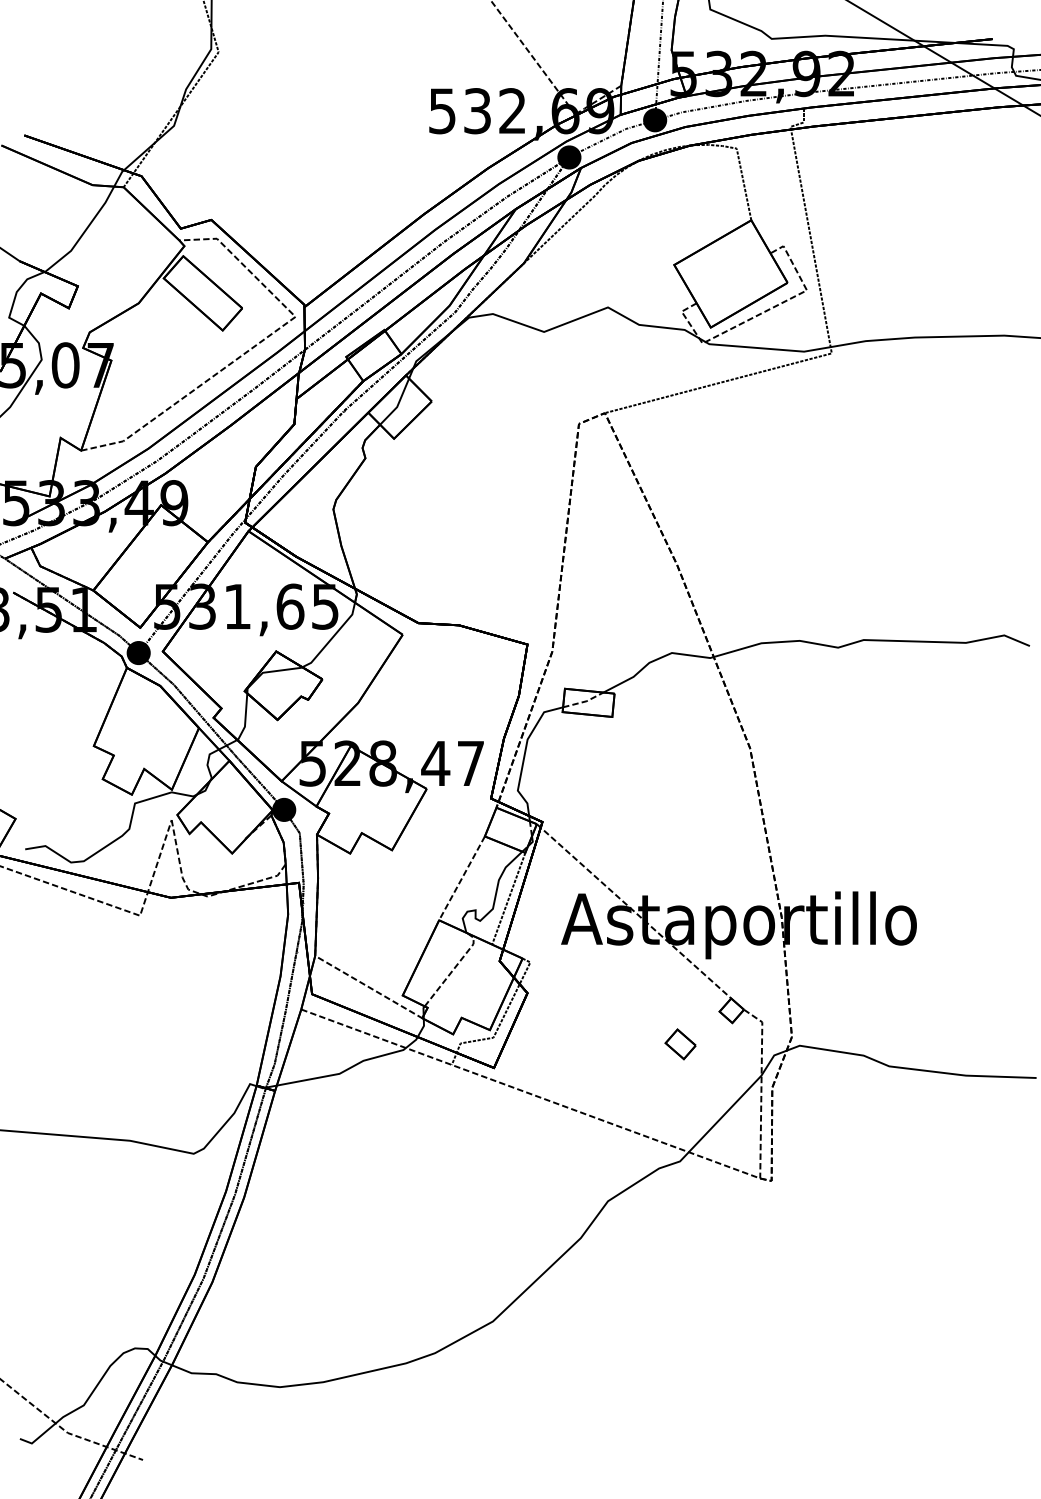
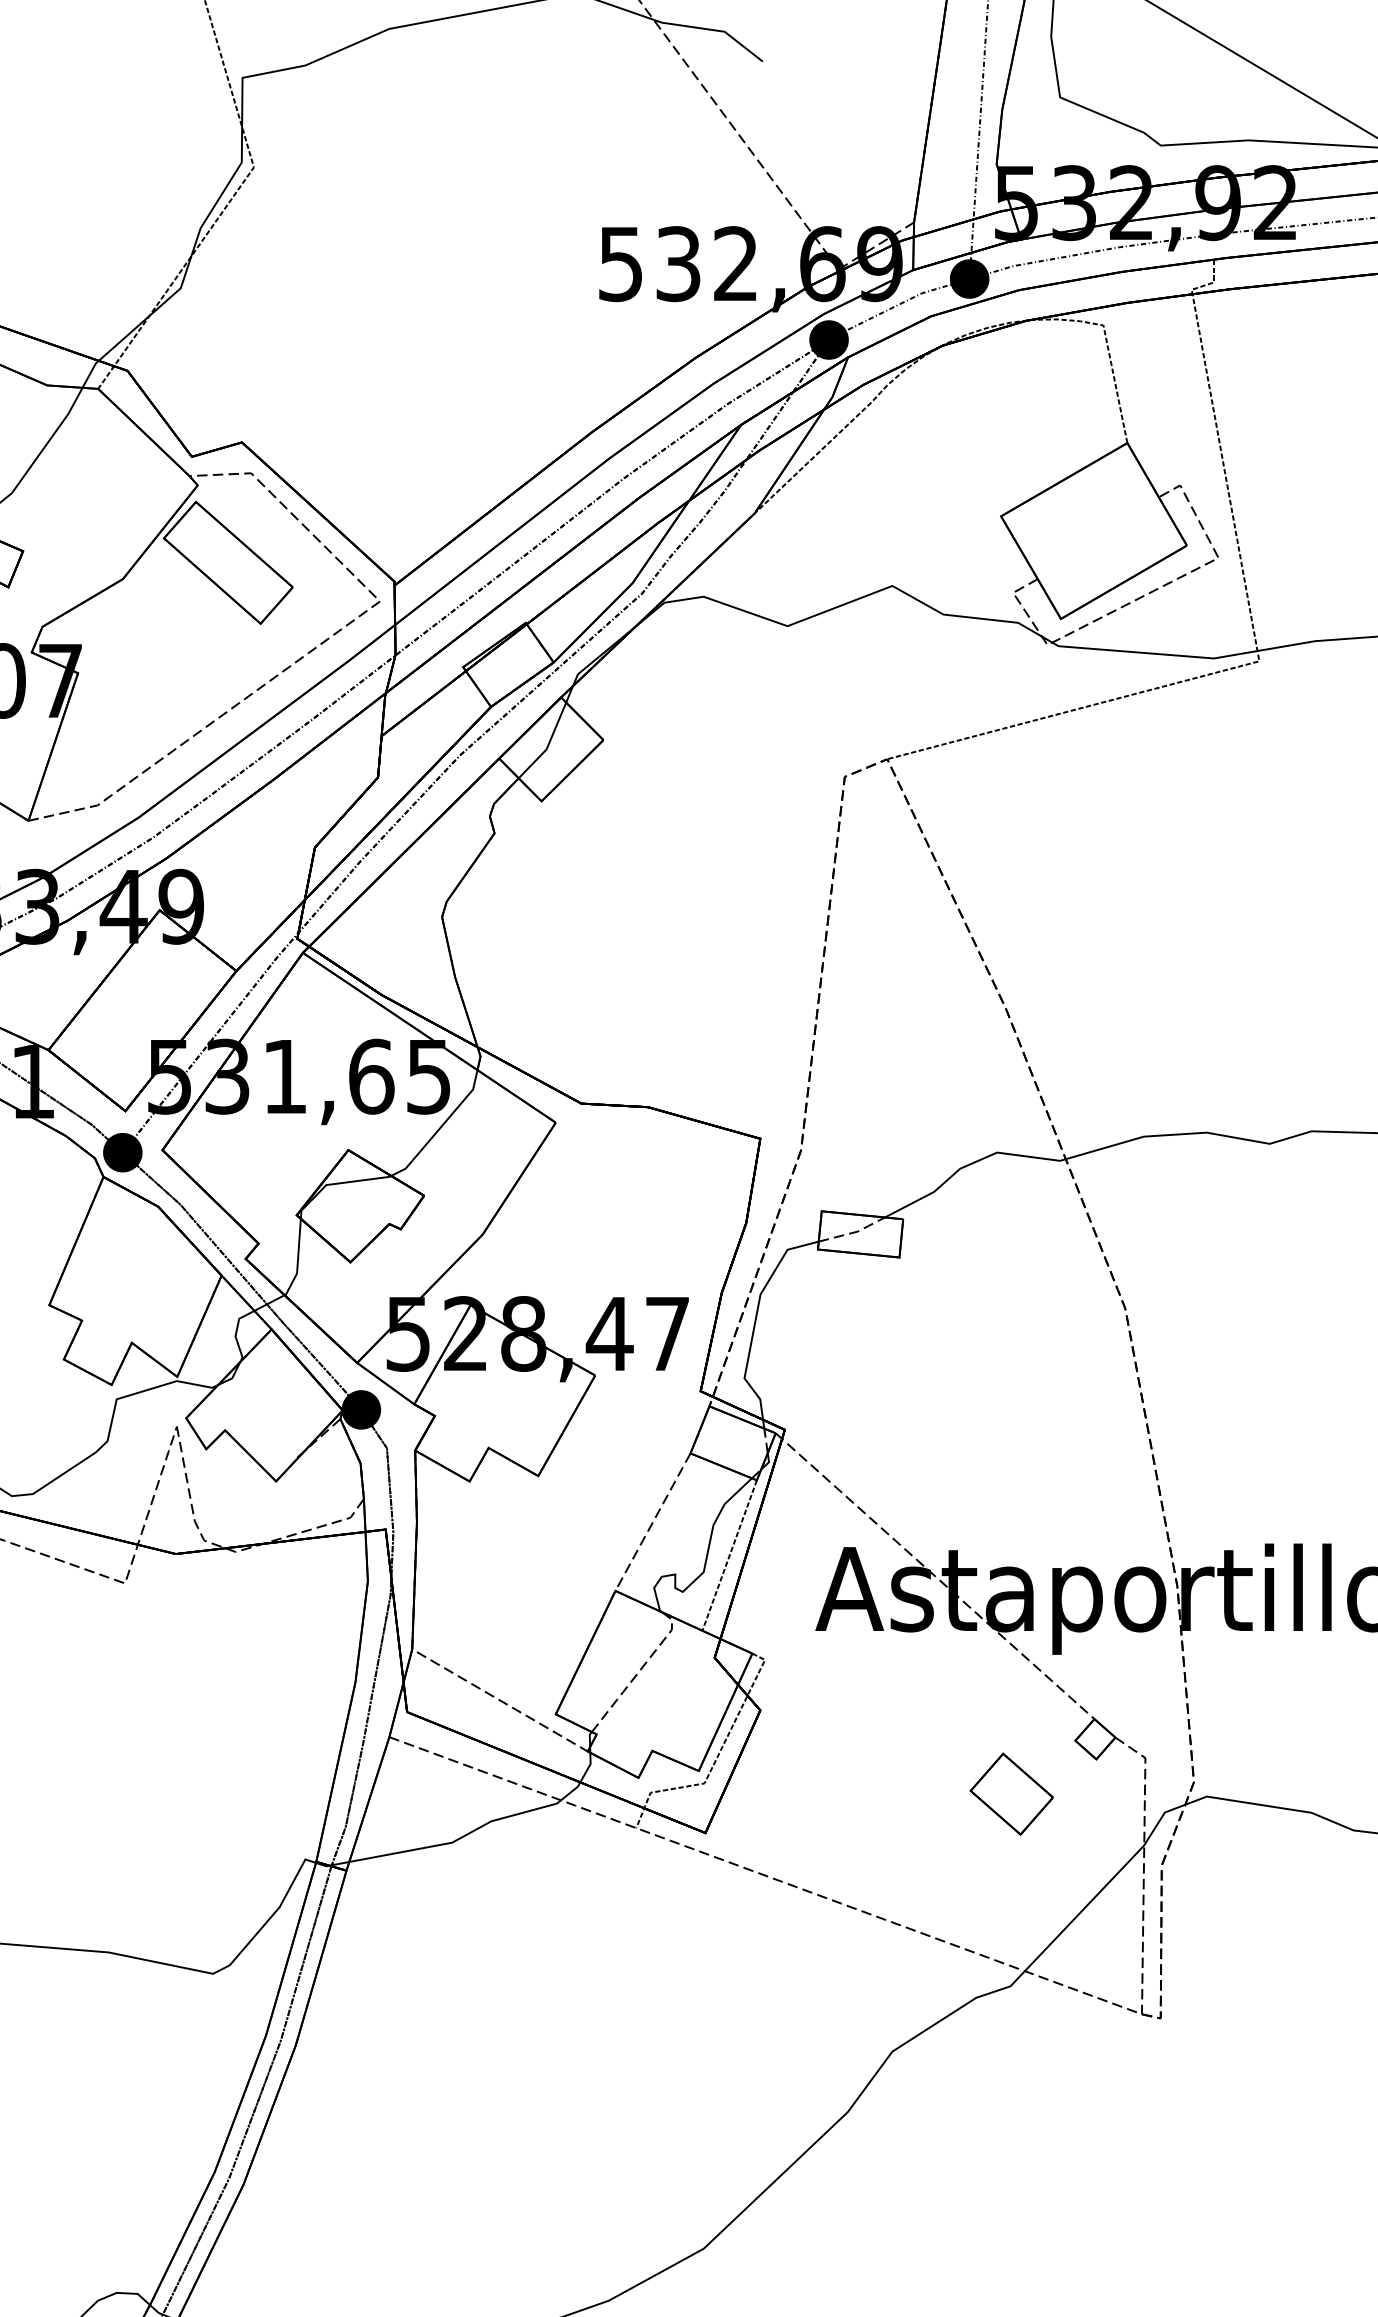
part: (680, 1044) -> (1011, 1794), size x1.67

